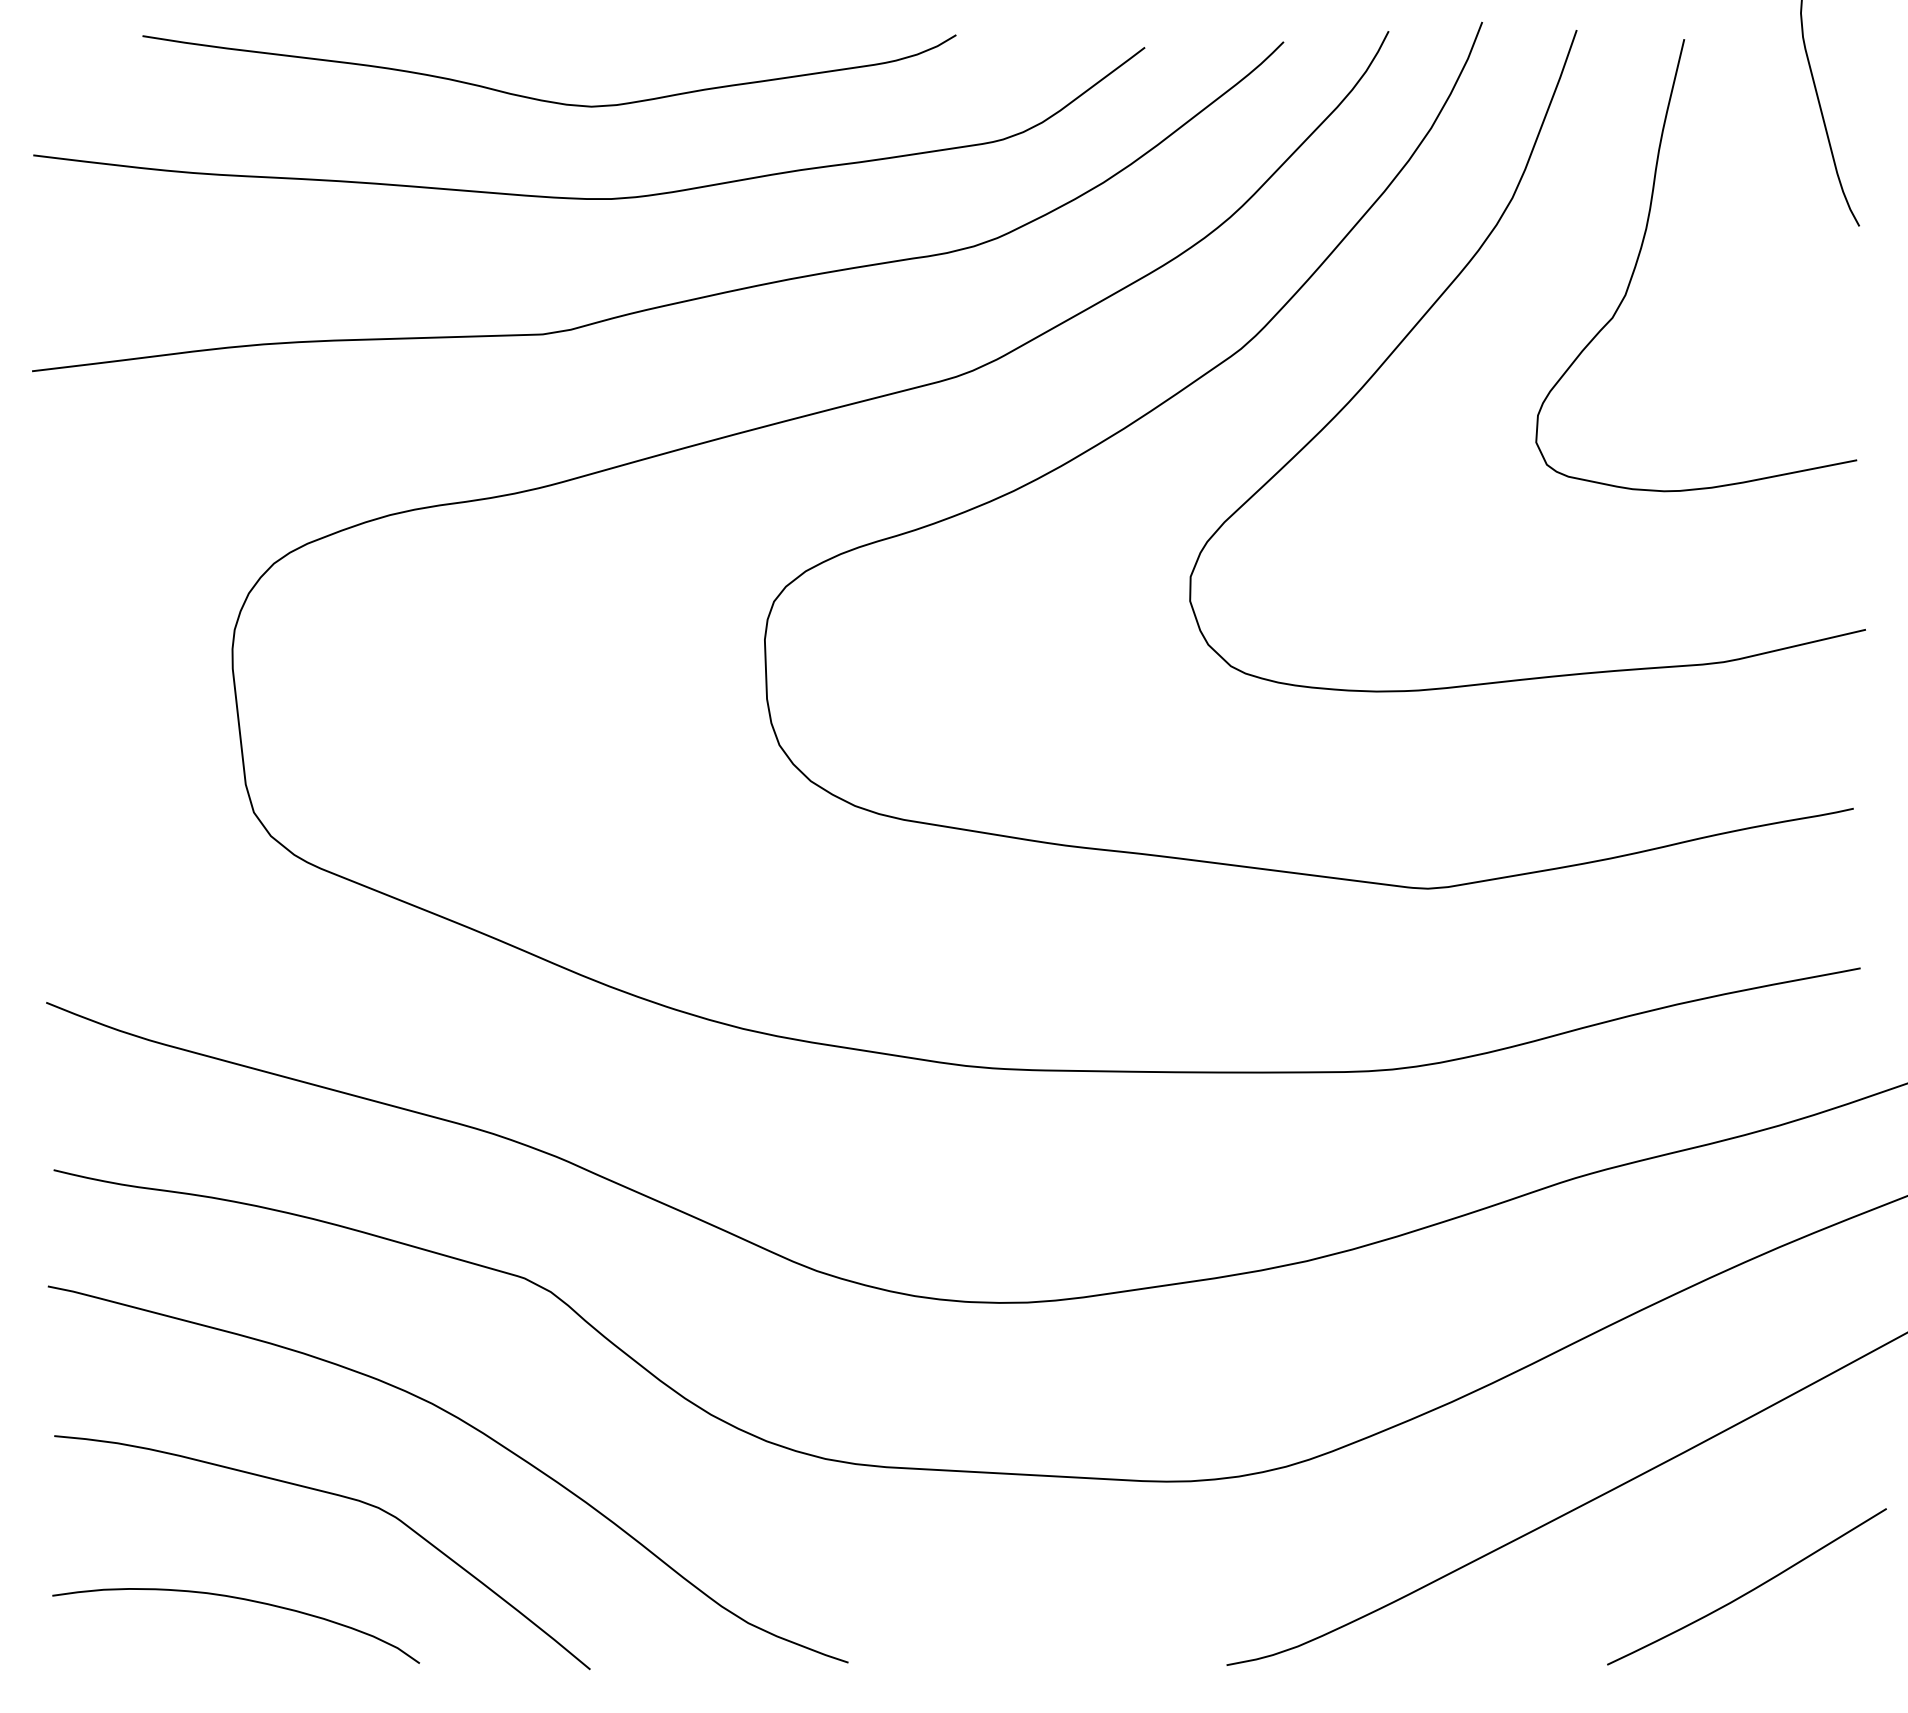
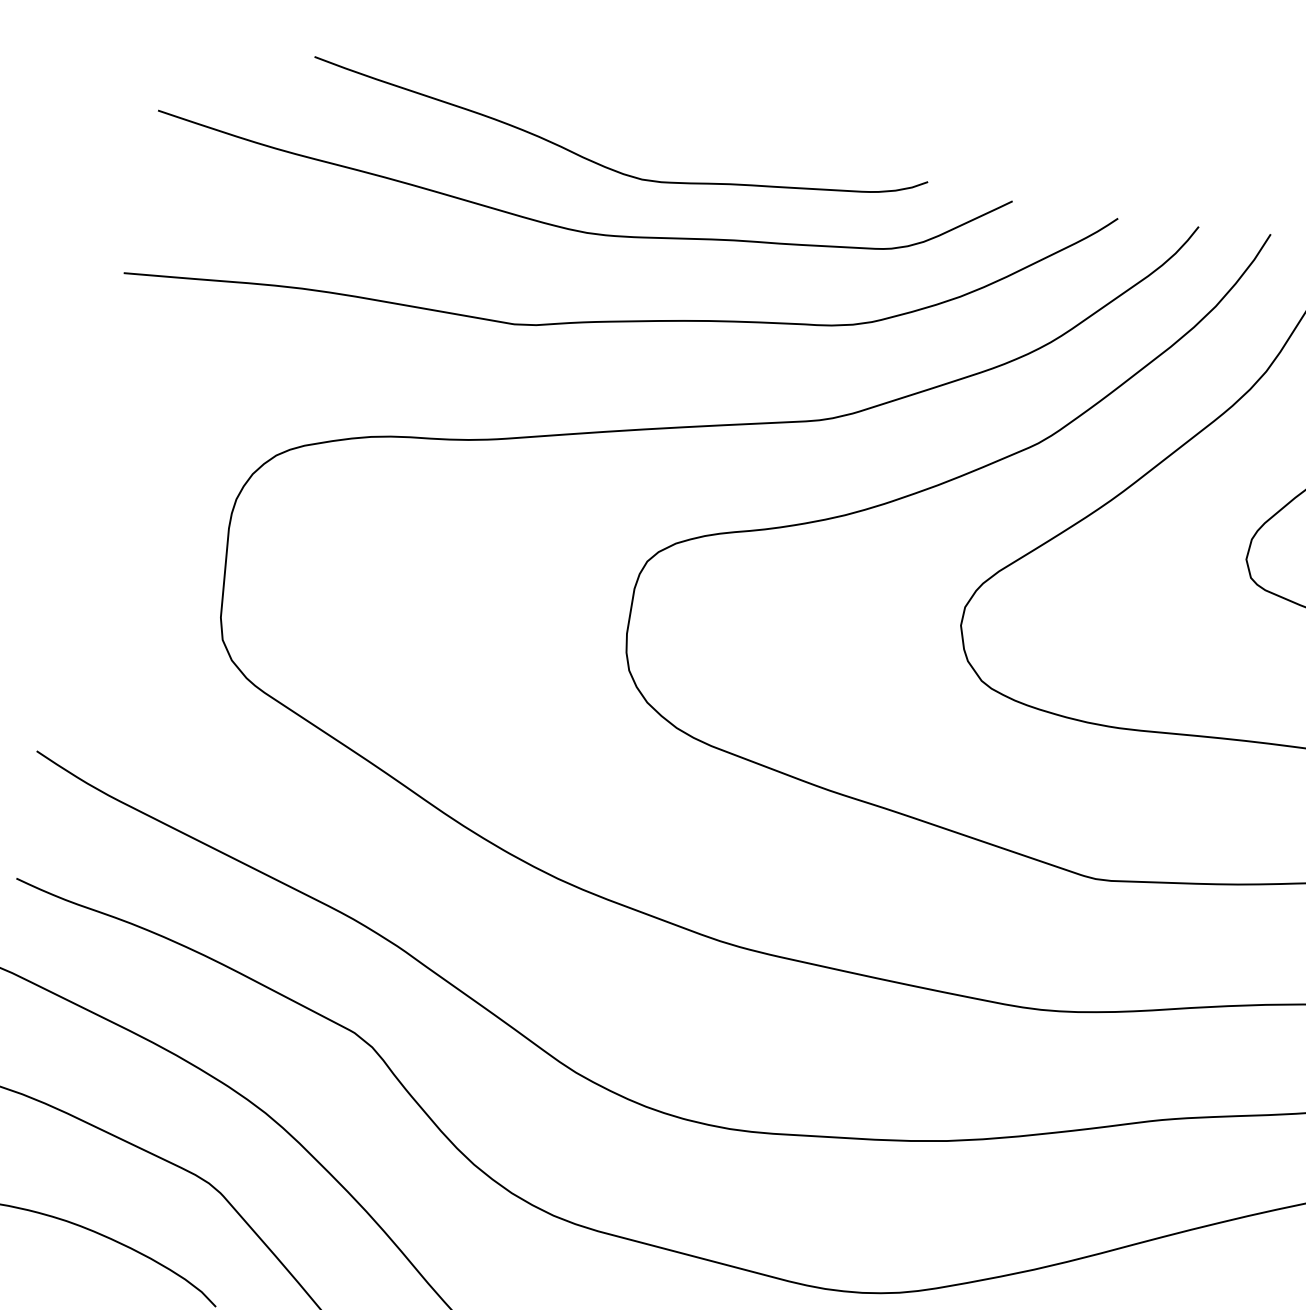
curve: (543, 99) -> (606, 166), moved

